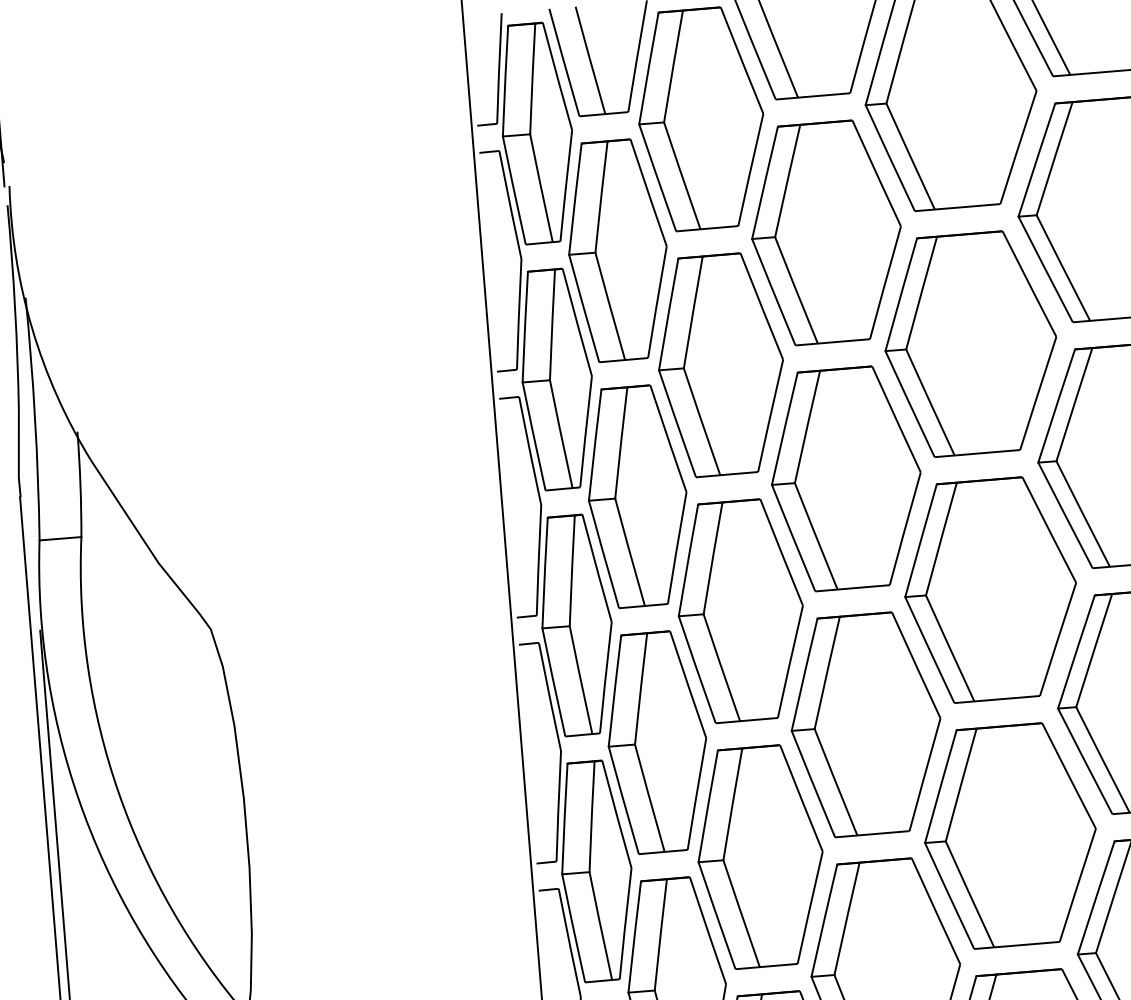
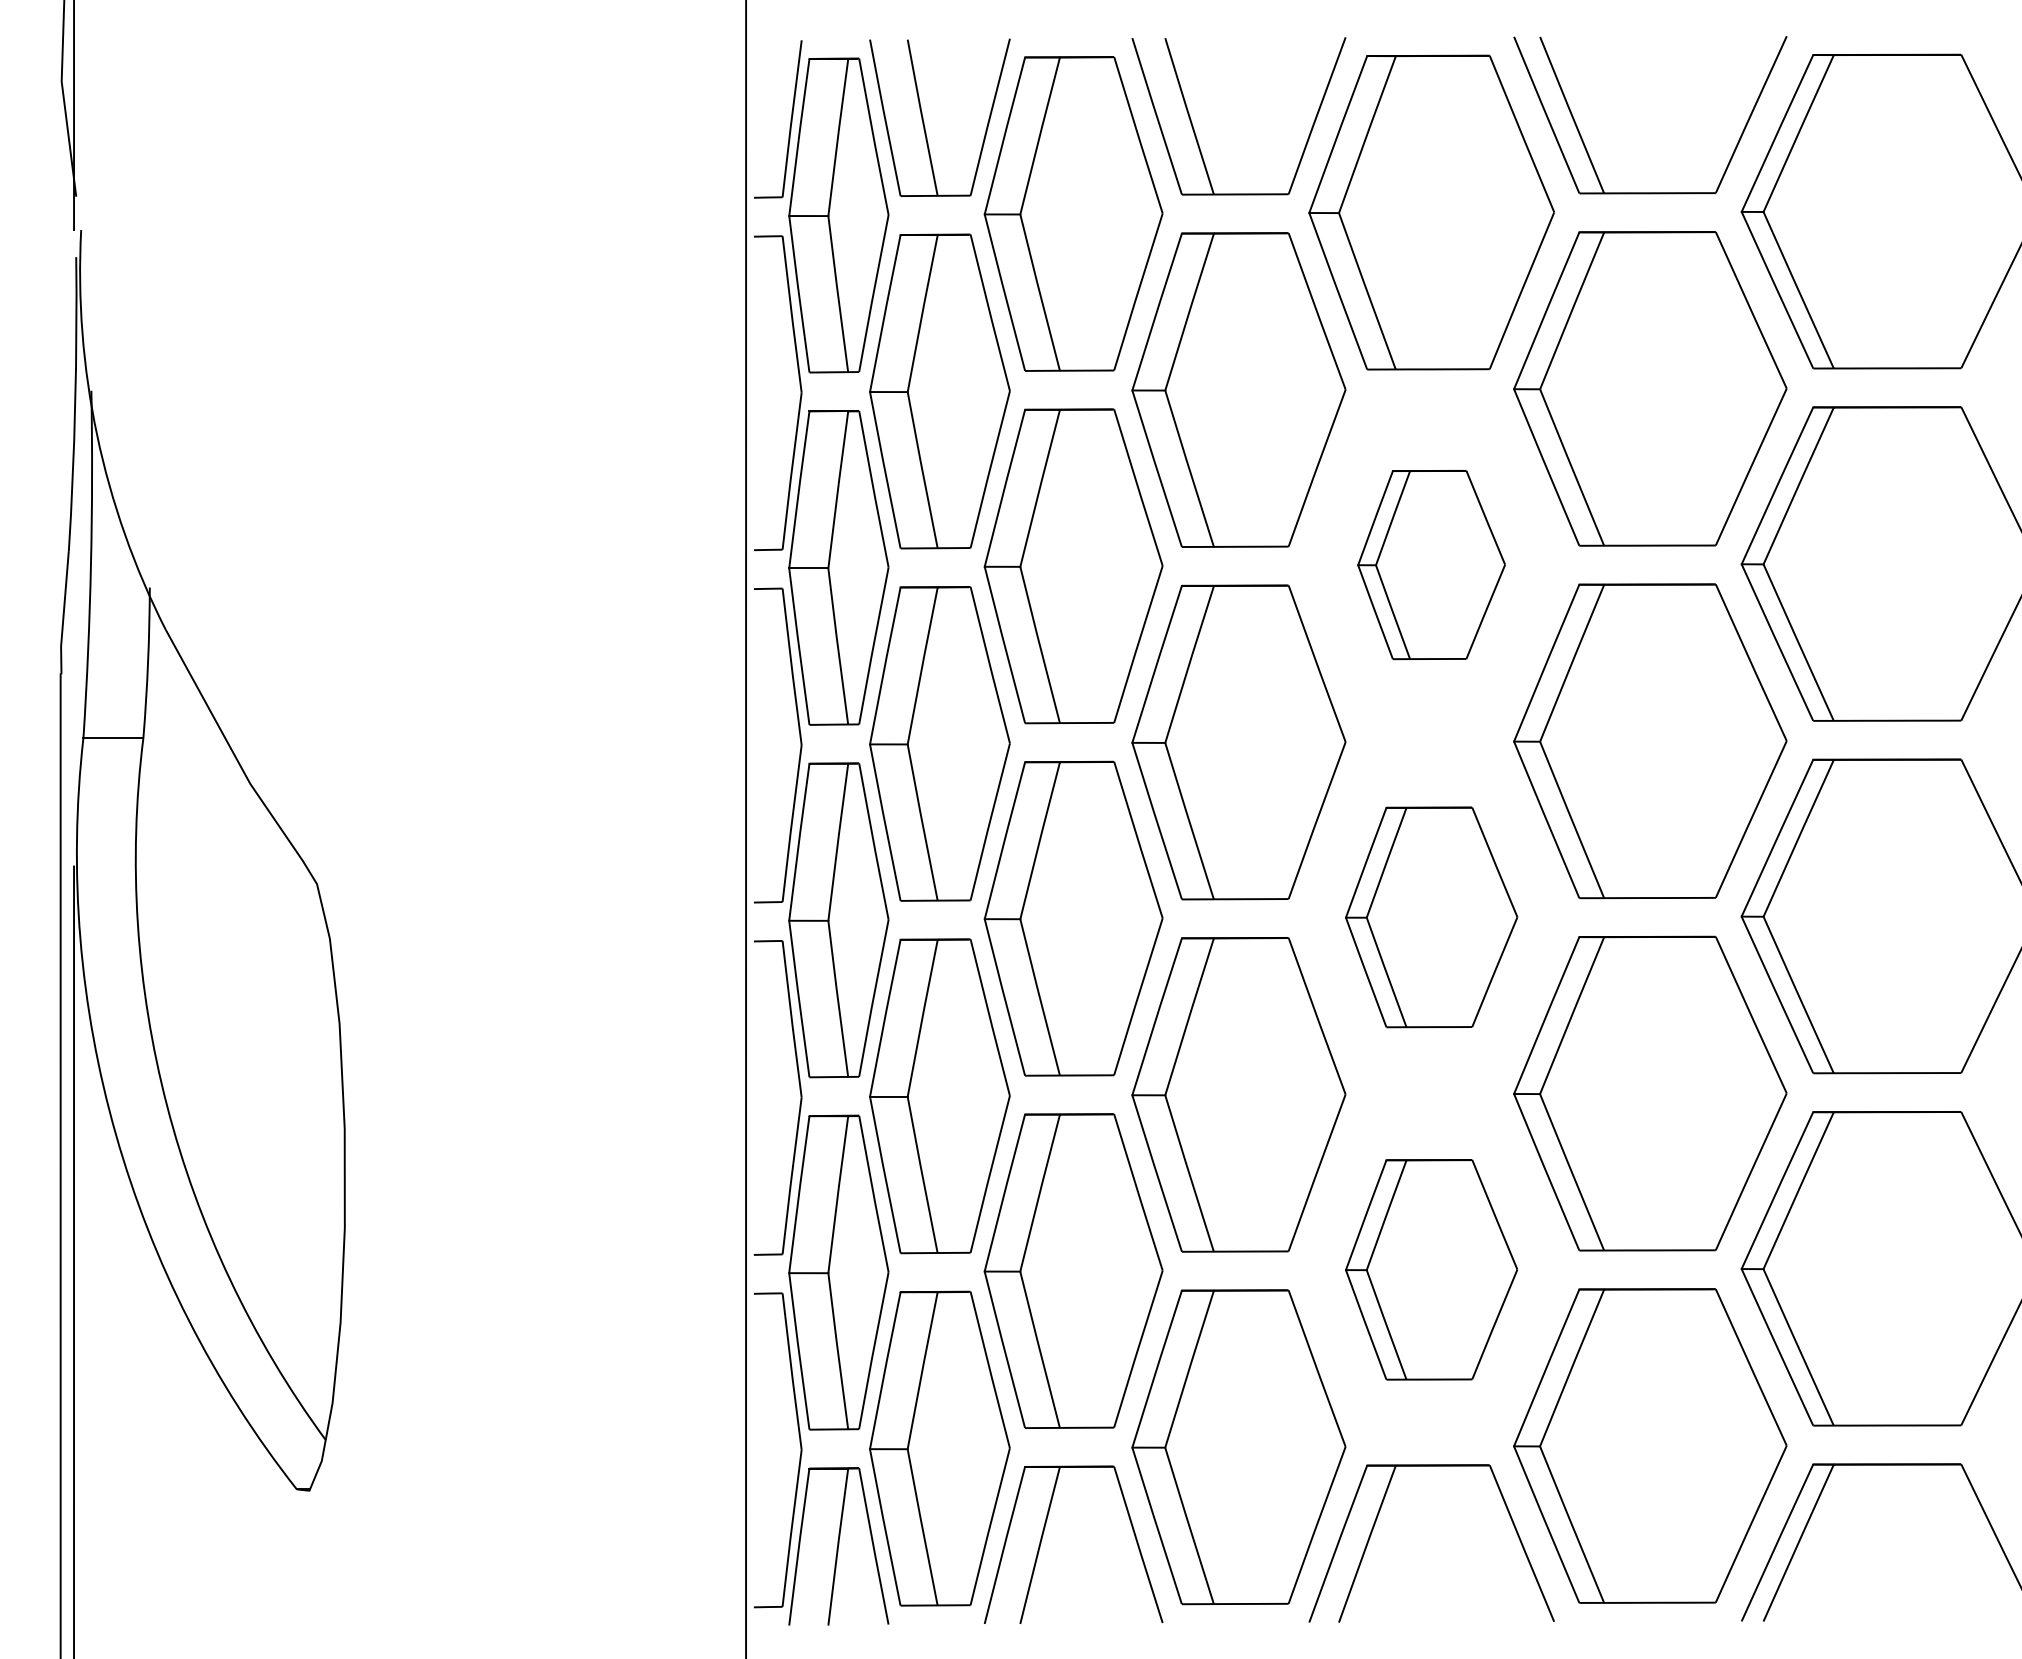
part: (970, 343) -> (1431, 564), size x0.6
part: (990, 590) -> (1431, 917), size x0.7
part: (1010, 835) -> (1431, 1269), size x0.7

